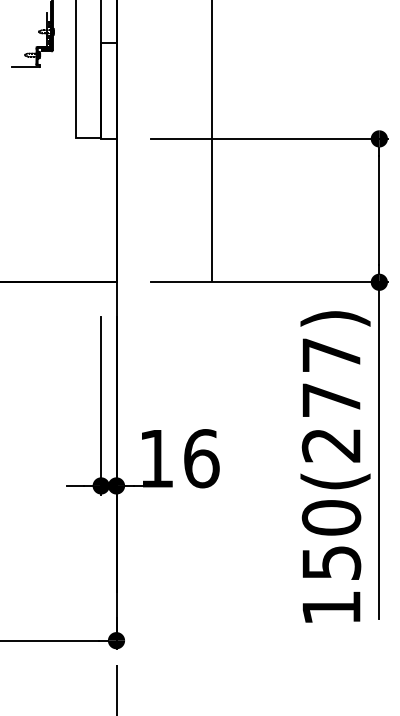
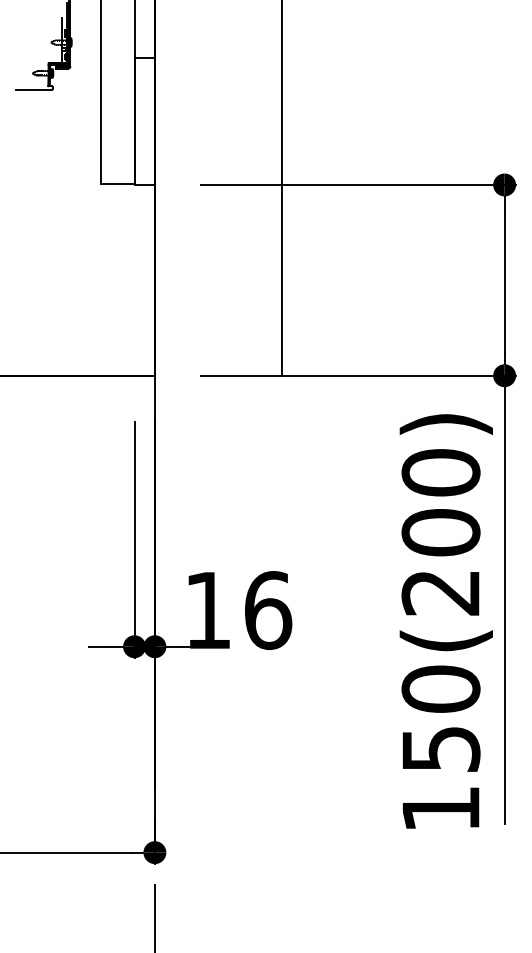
text: (331, 377) -> (440, 502), 150(277) -> 150(200)

